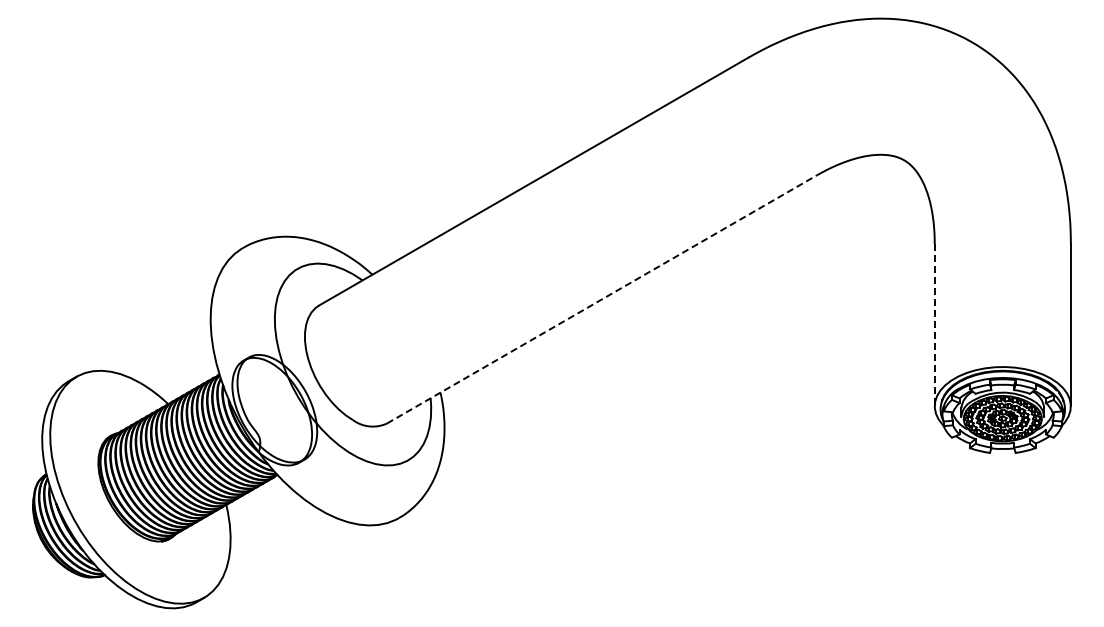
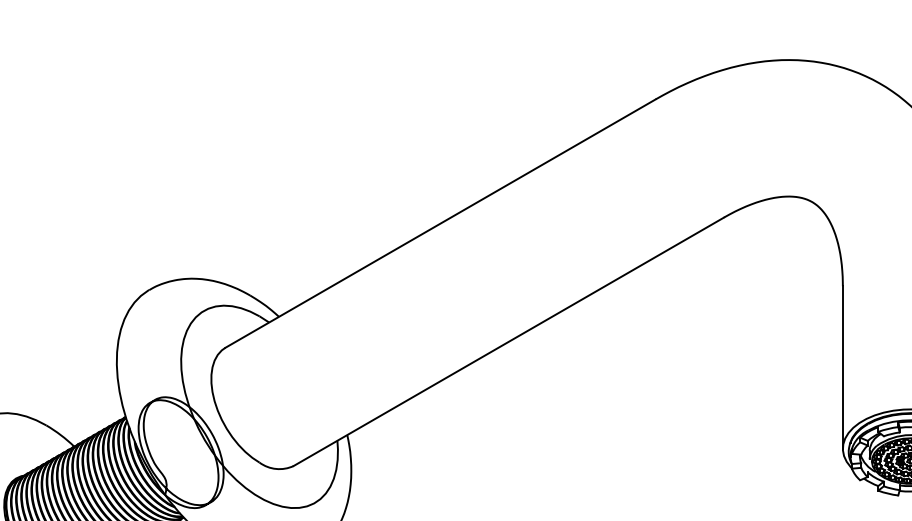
line: (601, 299) -> (508, 341), dashed -> solid
line: (934, 325) -> (842, 367), dashed -> solid

